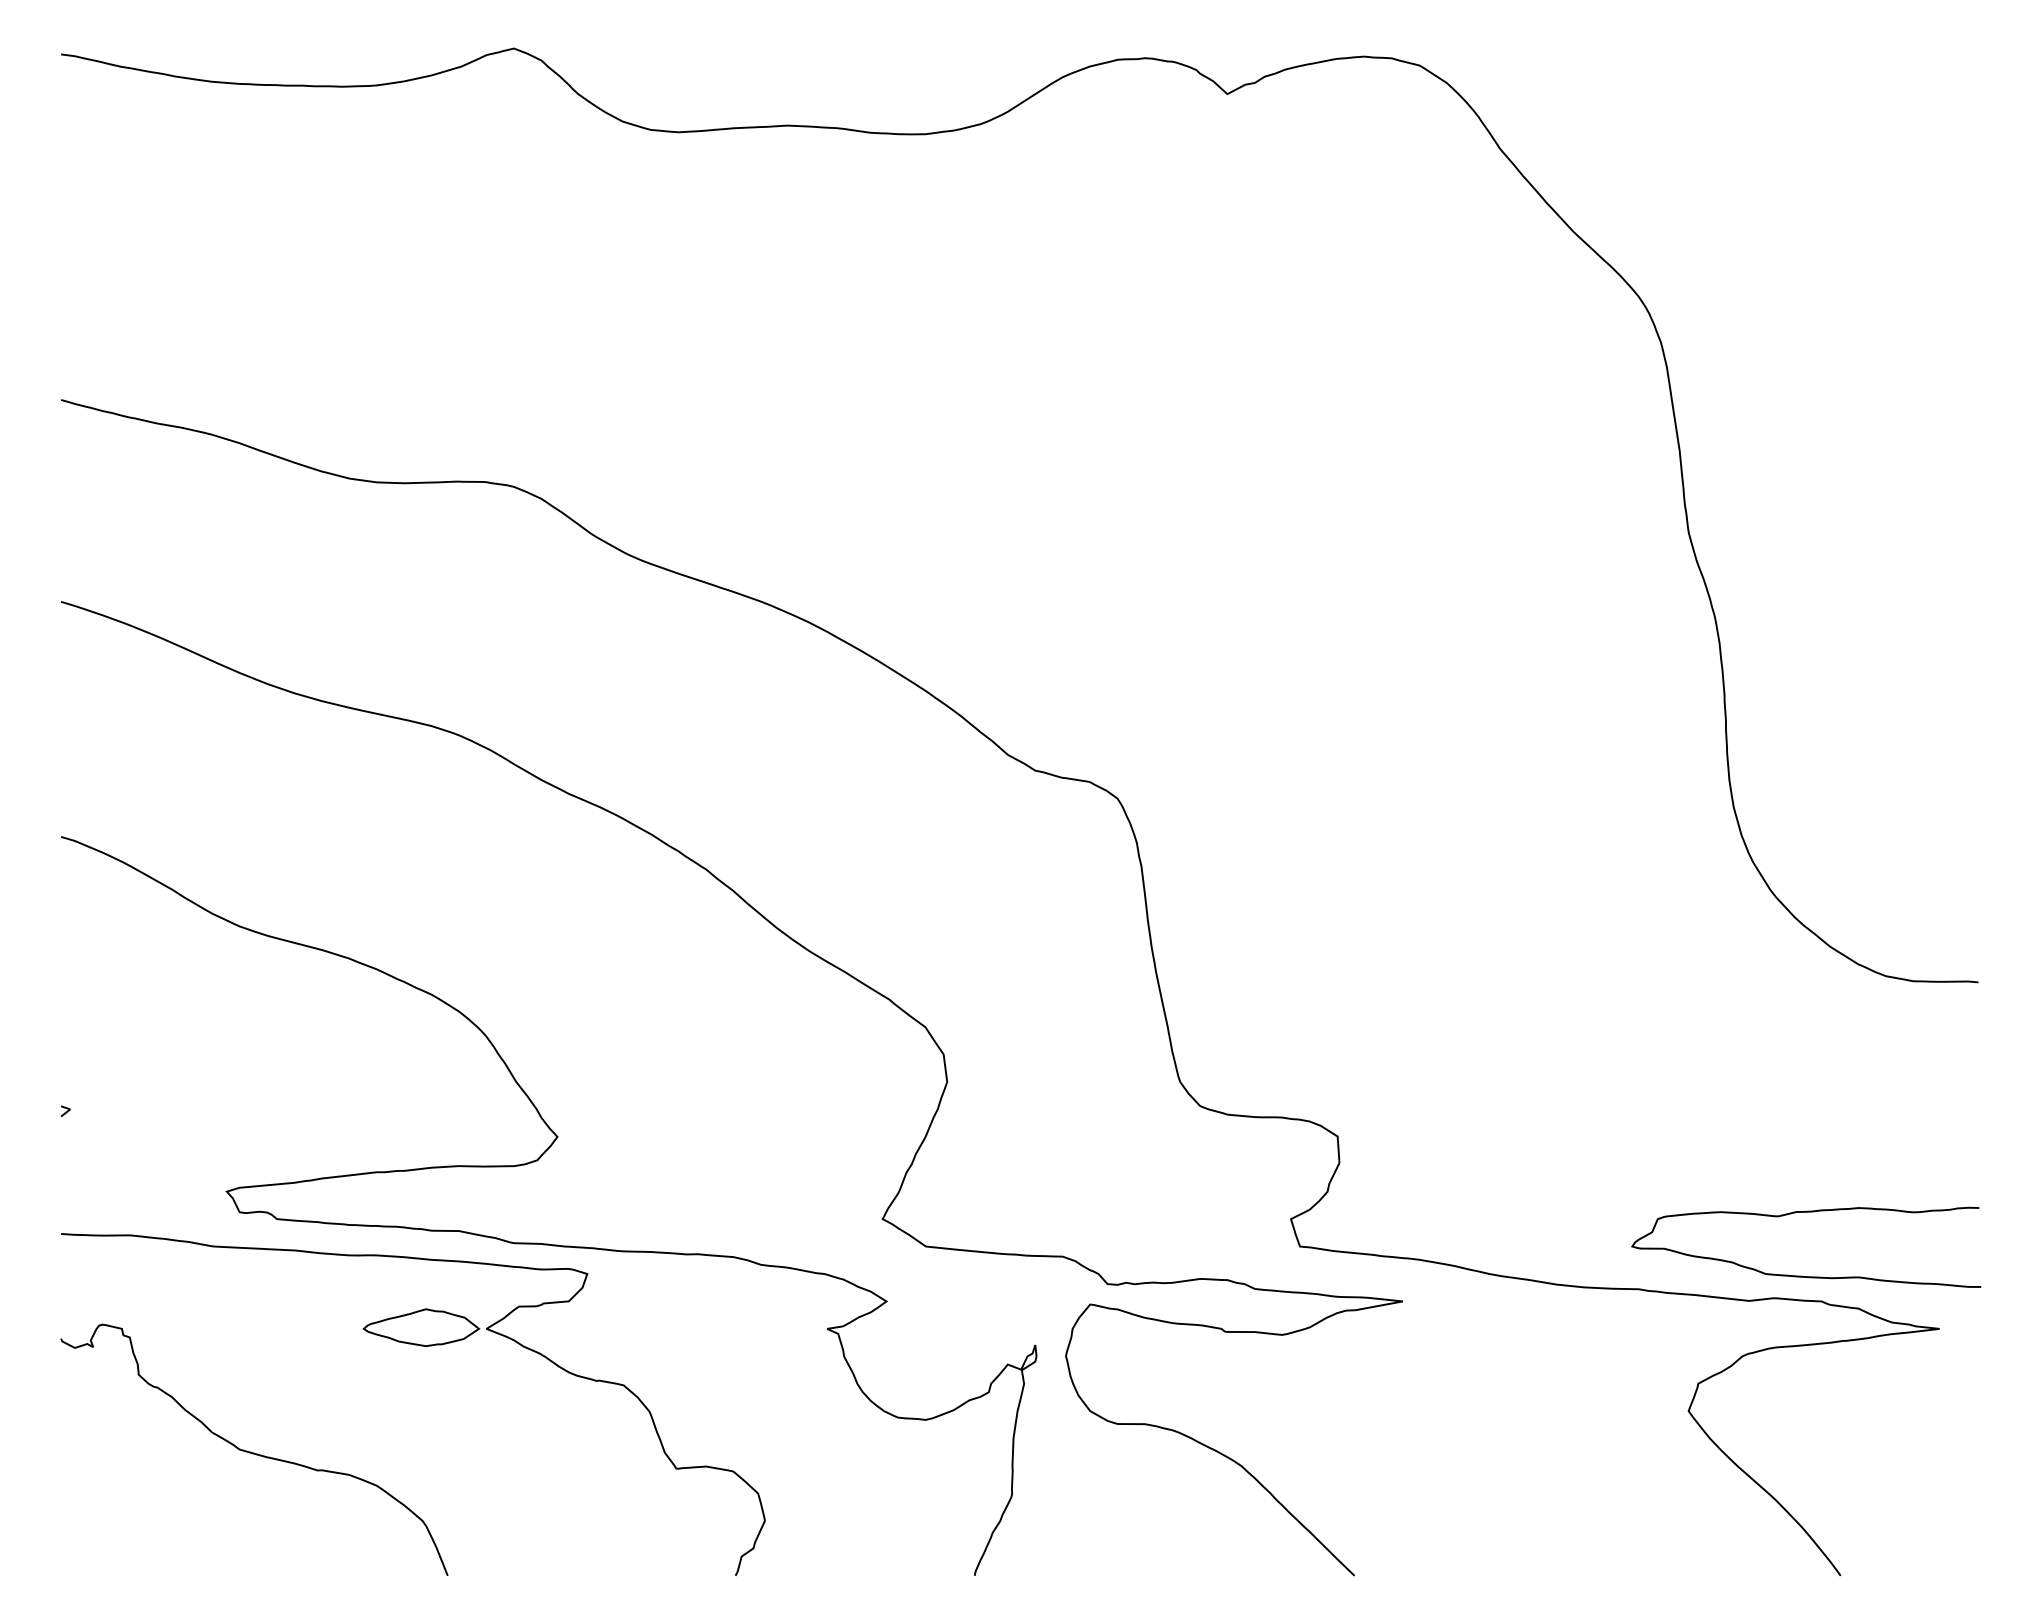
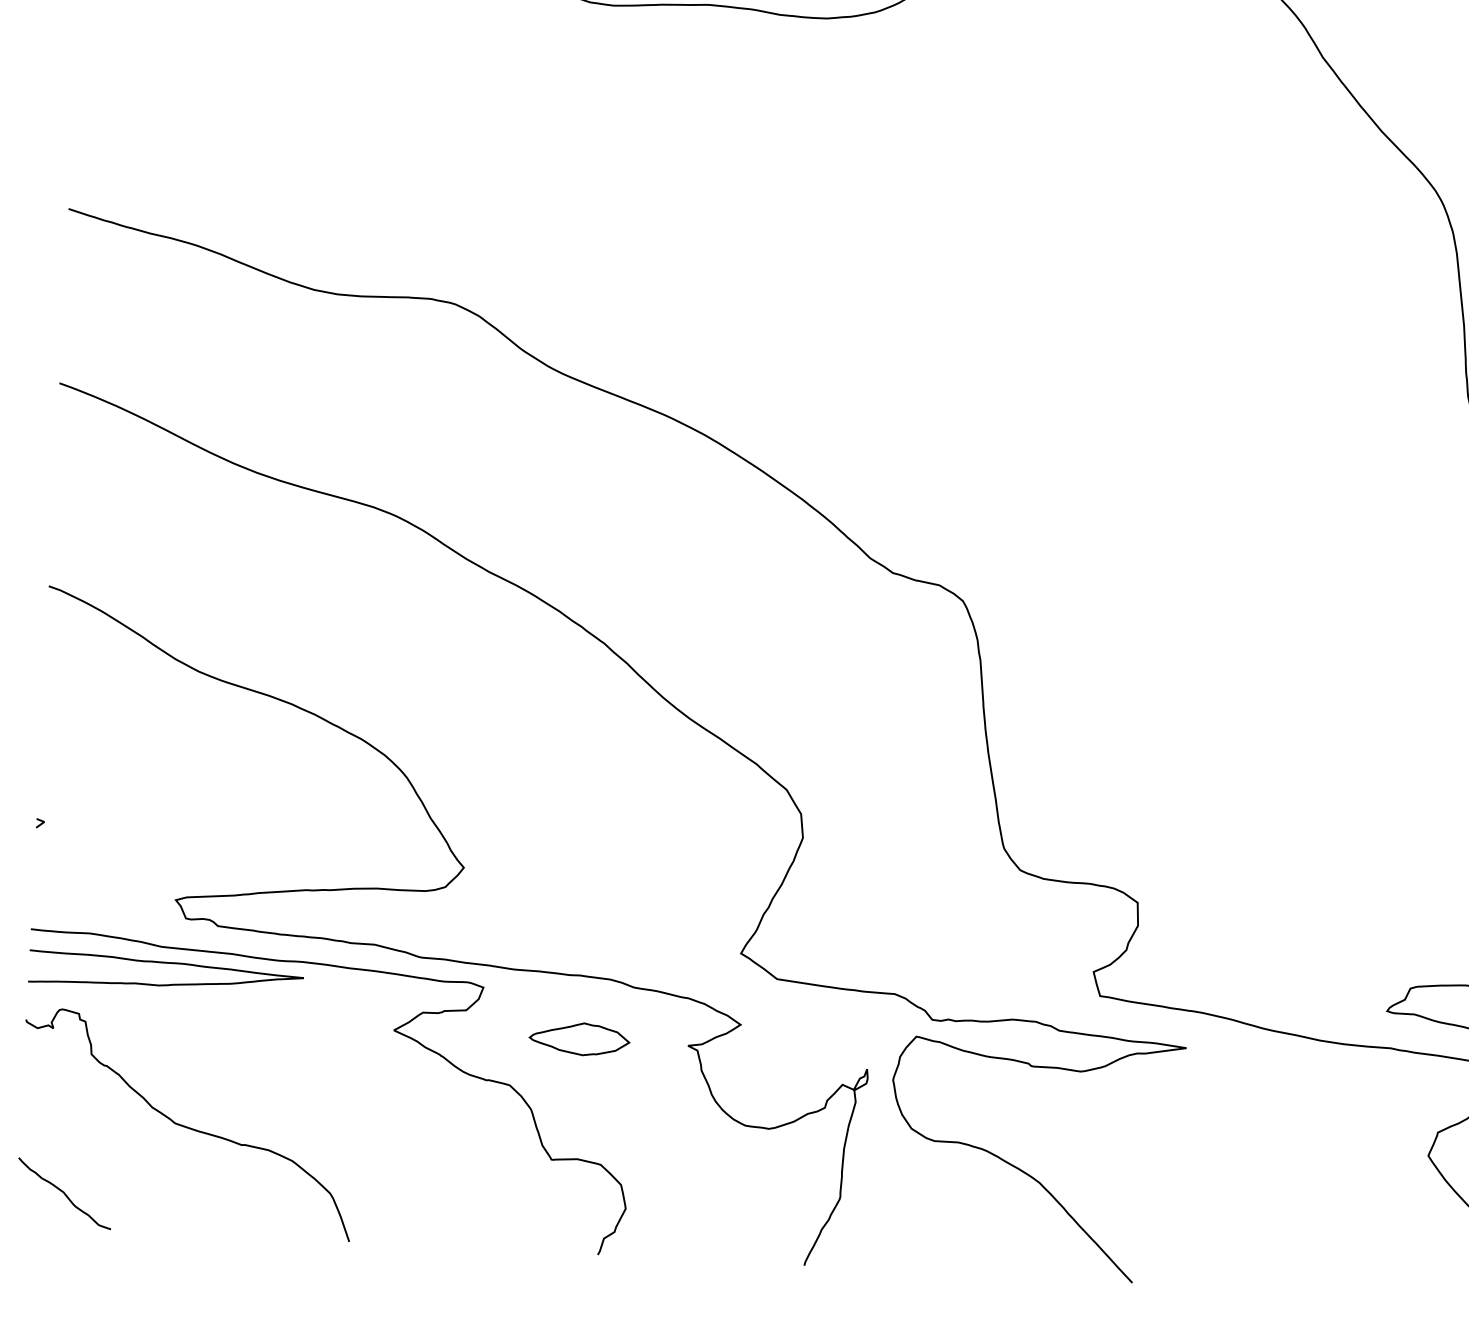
curve: (220, 1265) -> (167, 963), added
part: (421, 1327) -> (579, 1038), moved
curve: (115, 1537) -> (64, 1193), added

